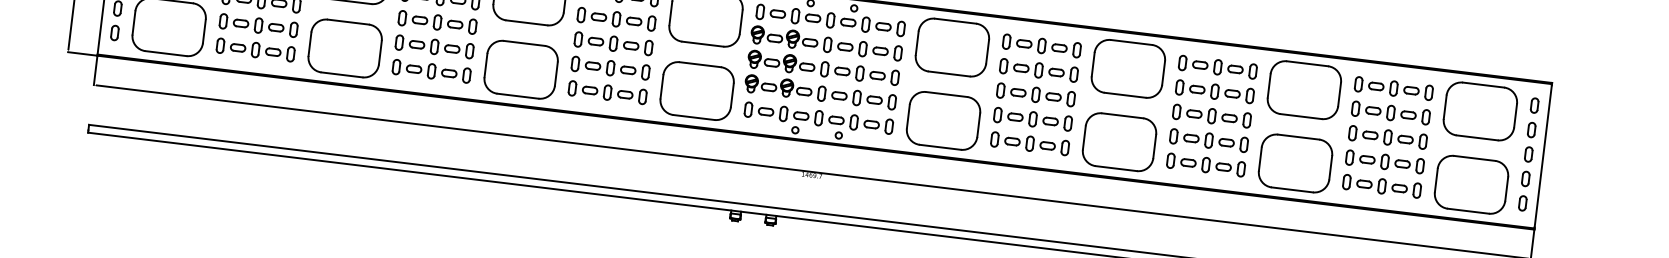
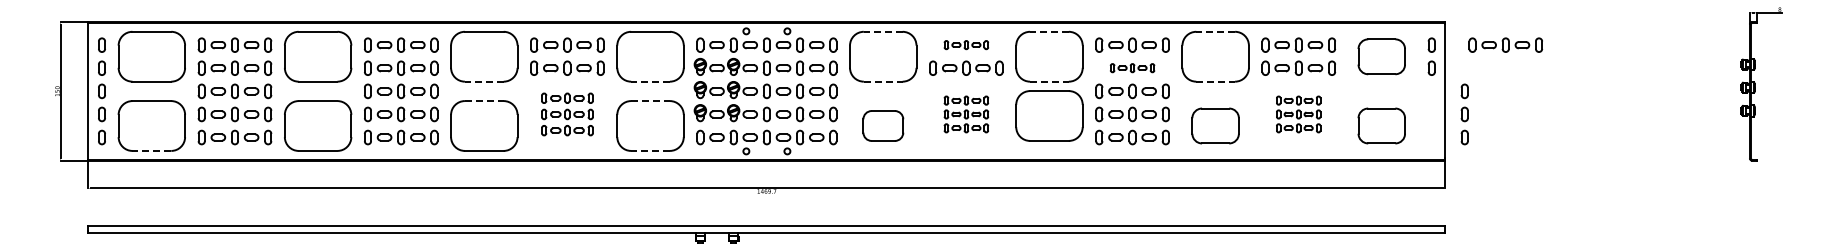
line: (954, 20) -> (882, 31), solid -> dashed
line: (526, 22) -> (483, 81), solid -> dashed
line: (1130, 42) -> (1048, 31), solid -> dashed
line: (524, 43) -> (484, 101), solid -> dashed
line: (702, 43) -> (650, 81), solid -> dashed
part: (1042, 45) -> (966, 44), size x0.6
line: (165, 53) -> (151, 150), solid -> dashed
line: (1307, 63) -> (1215, 31), solid -> dashed
line: (701, 65) -> (651, 101), solid -> dashed
part: (610, 68) -> (567, 114), size x0.7
line: (949, 73) -> (883, 81), solid -> dashed
part: (1214, 90) -> (1132, 67), size x0.6
line: (1125, 95) -> (1049, 81), solid -> dashed
part: (1479, 111) -> (1381, 56), size x0.7
part: (1612, 114) -> (1505, 44), added
line: (1302, 116) -> (1216, 81), solid -> dashed
line: (693, 117) -> (650, 150), solid -> dashed
part: (1033, 119) -> (966, 114), size x0.6
part: (943, 120) -> (883, 125), size x0.6
part: (1119, 141) -> (1049, 115), moved
part: (1384, 161) -> (1298, 114), size x0.6
part: (1295, 162) -> (1215, 125), size x0.7
part: (1525, 178) -> (1464, 114), moved
part: (1471, 184) -> (1381, 125), size x0.7

